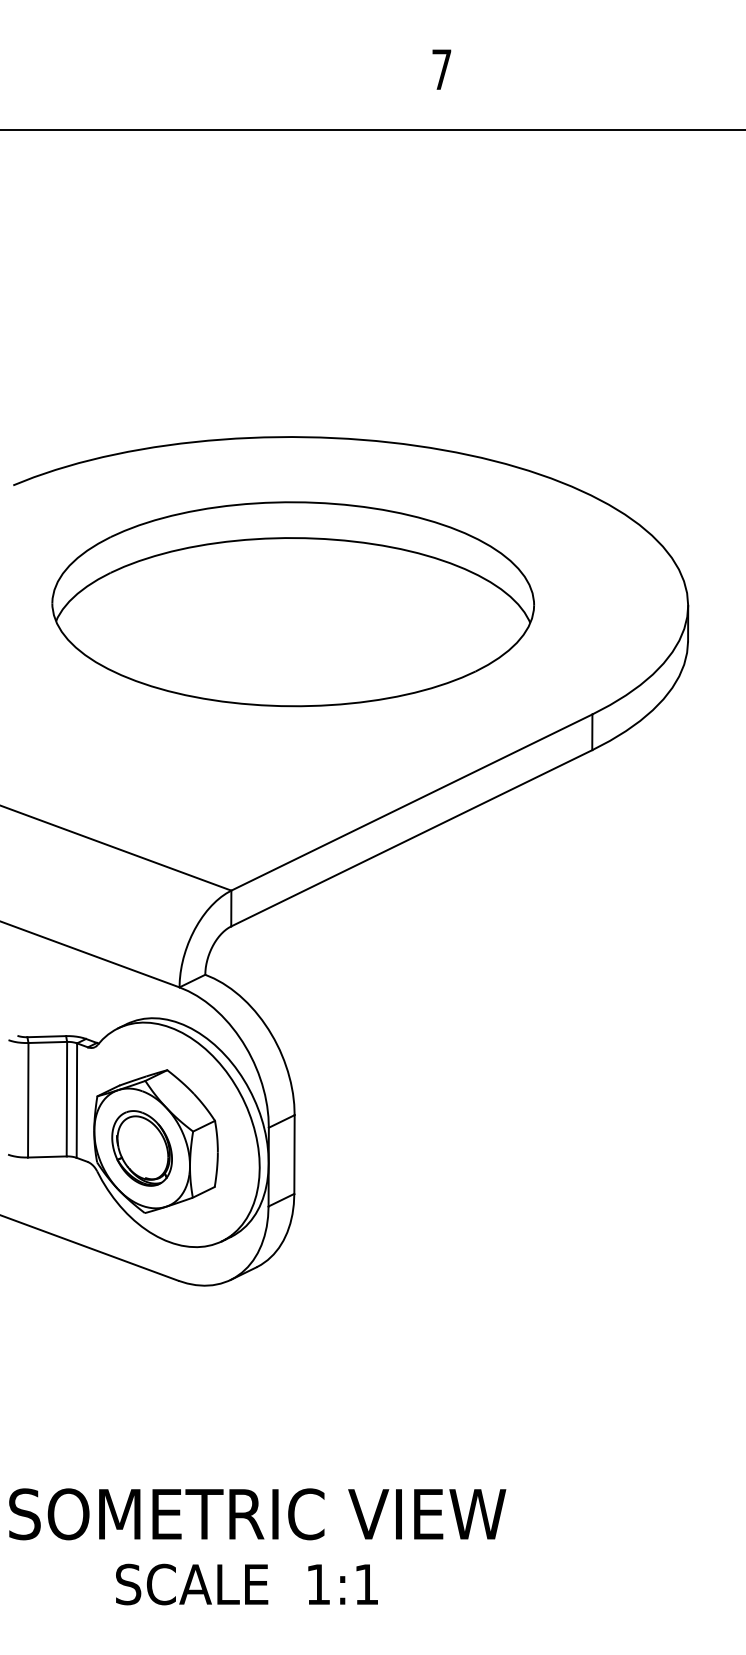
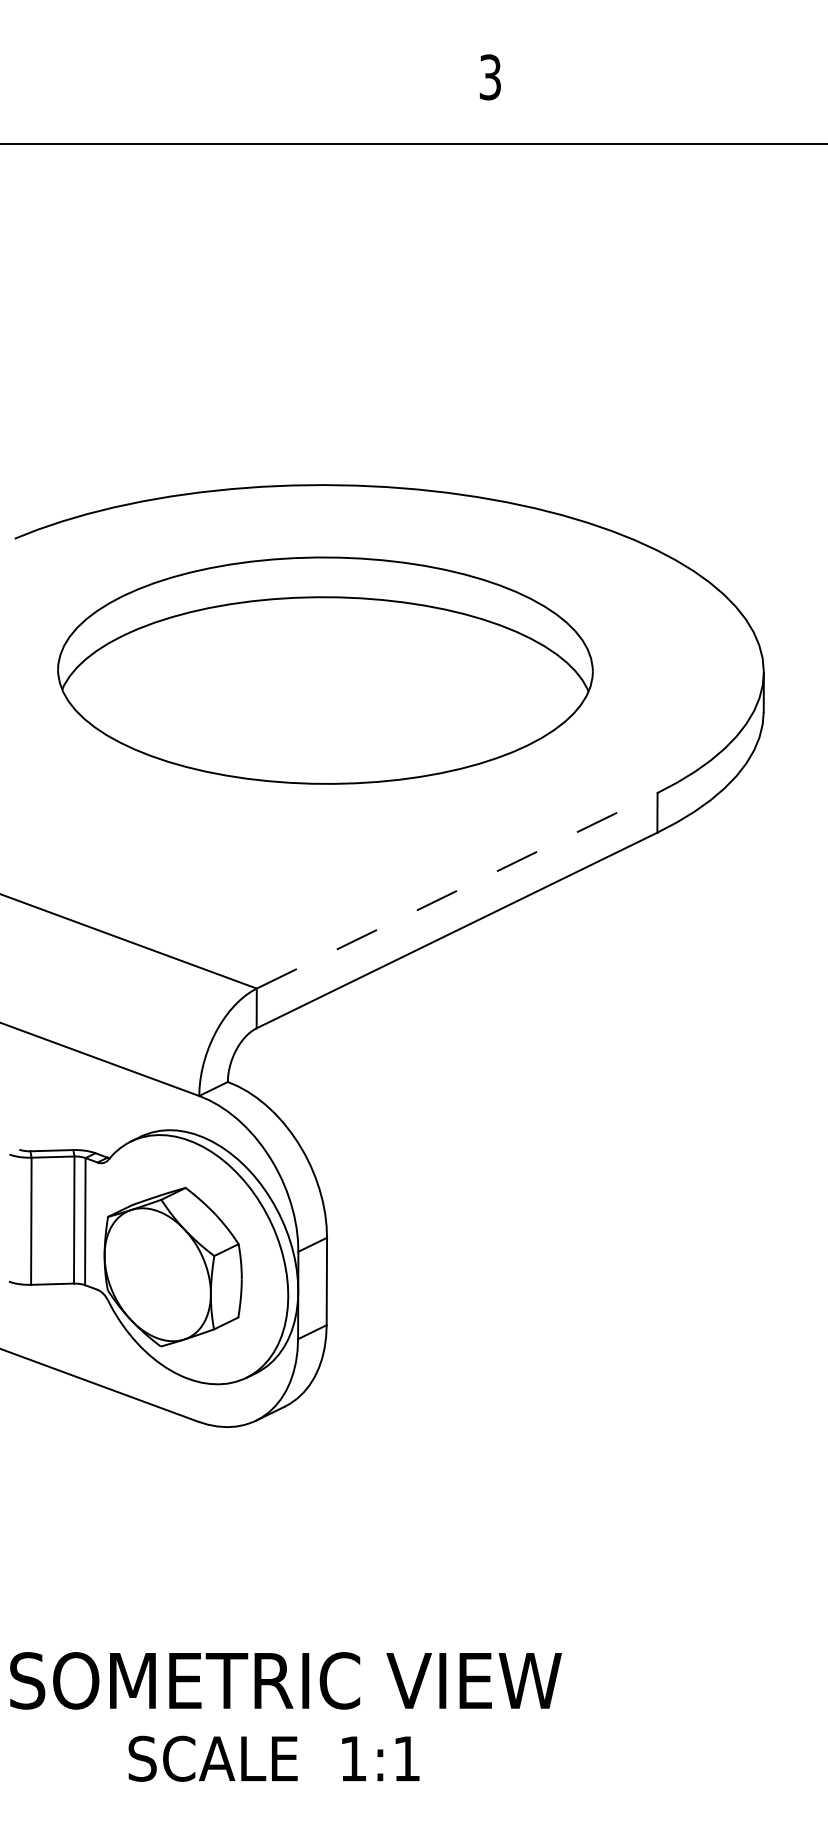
text: (441, 69) -> (489, 77), 7 -> 3
line: (412, 802) -> (457, 890), solid -> dashed
part: (141, 1148) -> (157, 1274), removed

